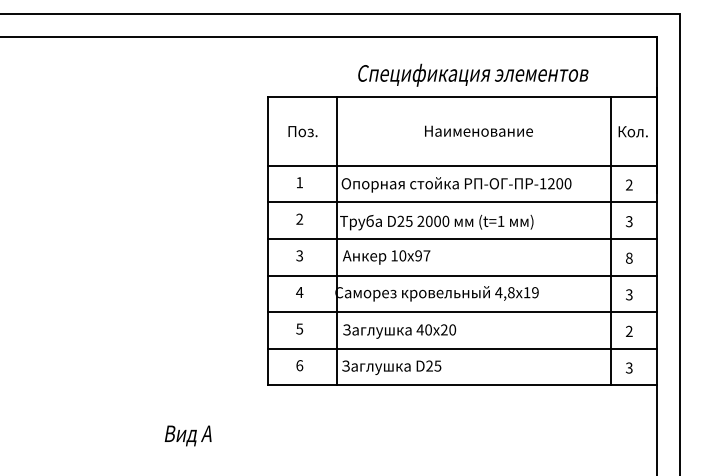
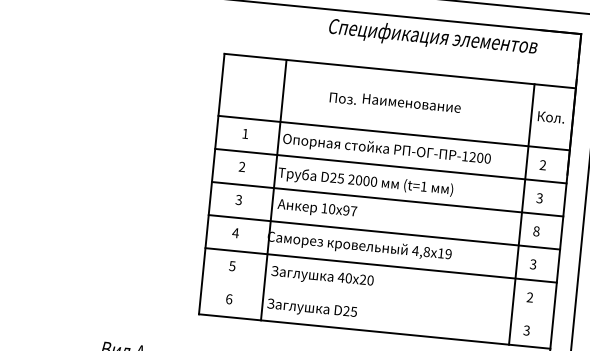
text: (473, 74) -> (433, 37), moved
text: (302, 131) -> (342, 98), moved
line: (462, 348) -> (377, 298), removed

